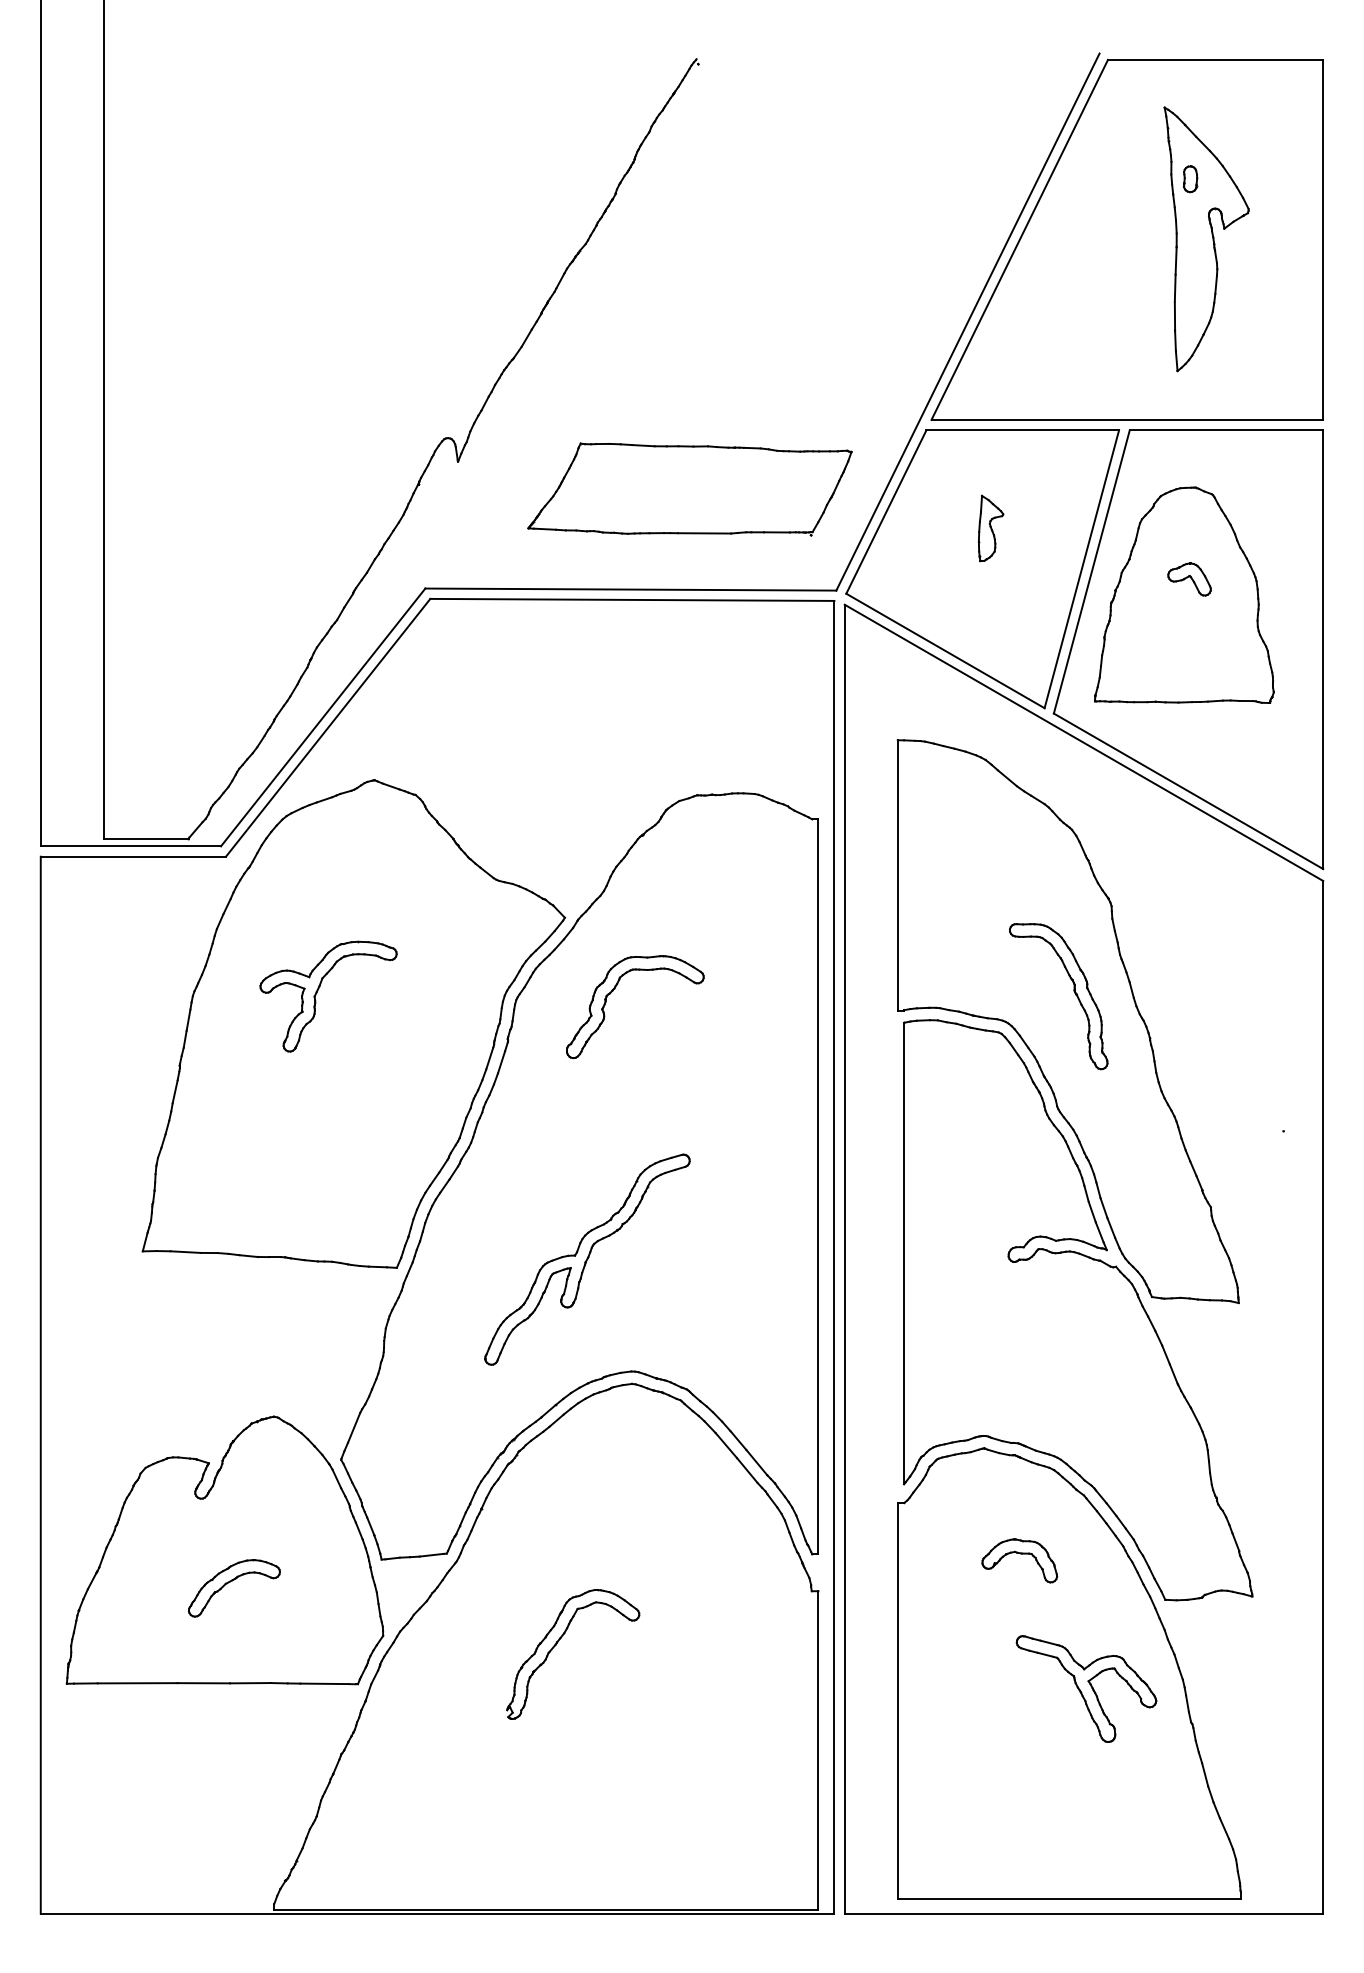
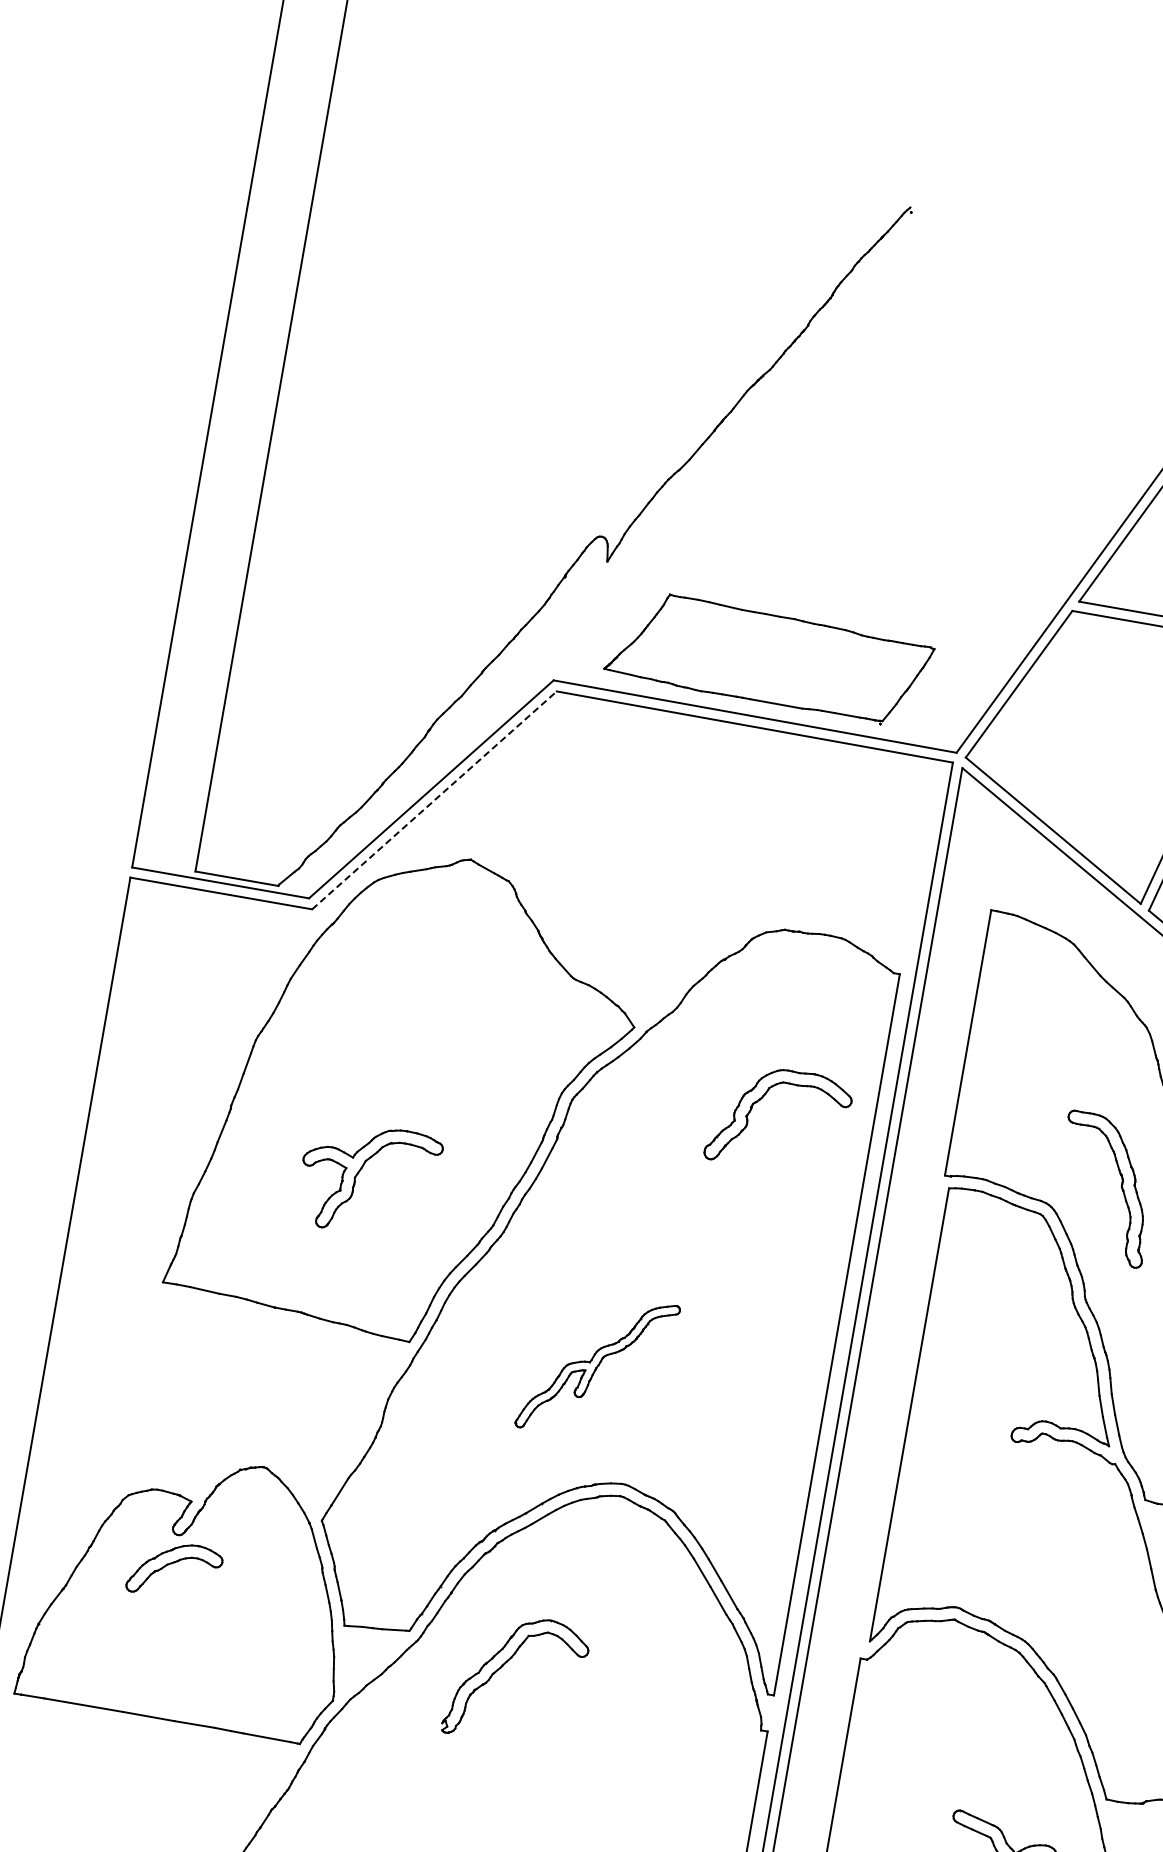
part: (689, 489) -> (768, 658), moved
part: (990, 528) -> (1118, 718), removed
line: (328, 727) -> (434, 800), solid -> dashed
part: (615, 989) -> (762, 1099), moved
part: (317, 993) -> (358, 1175), moved
part: (587, 1259) -> (597, 1366), size x0.7
part: (1020, 1554) -> (972, 1730), removed
part: (230, 1582) -> (172, 1564), moved
part: (558, 1642) -> (504, 1665), moved

